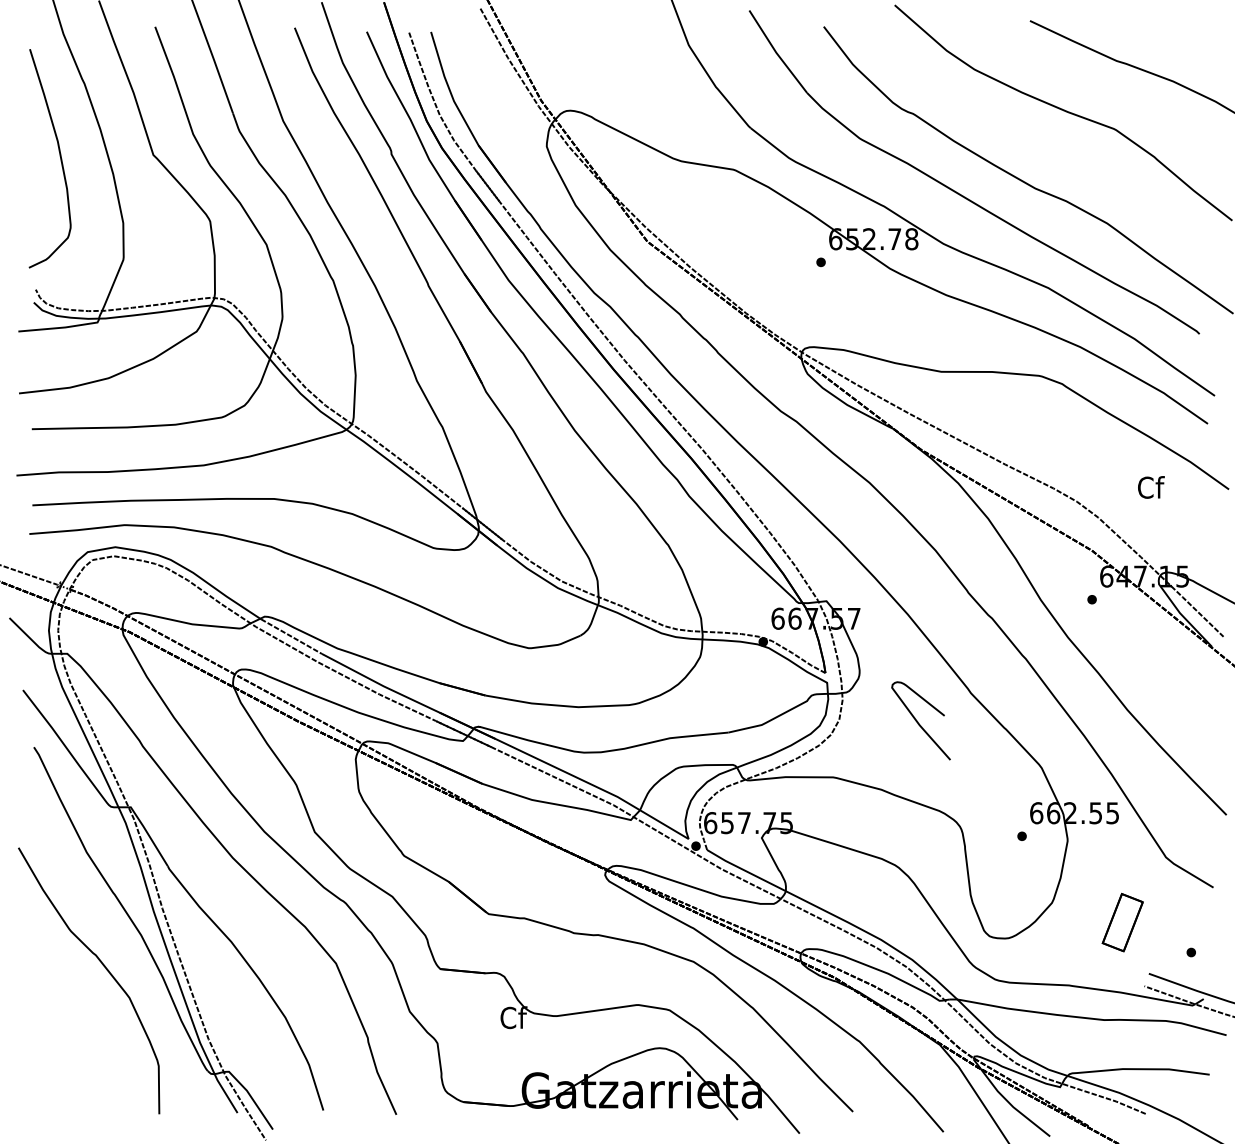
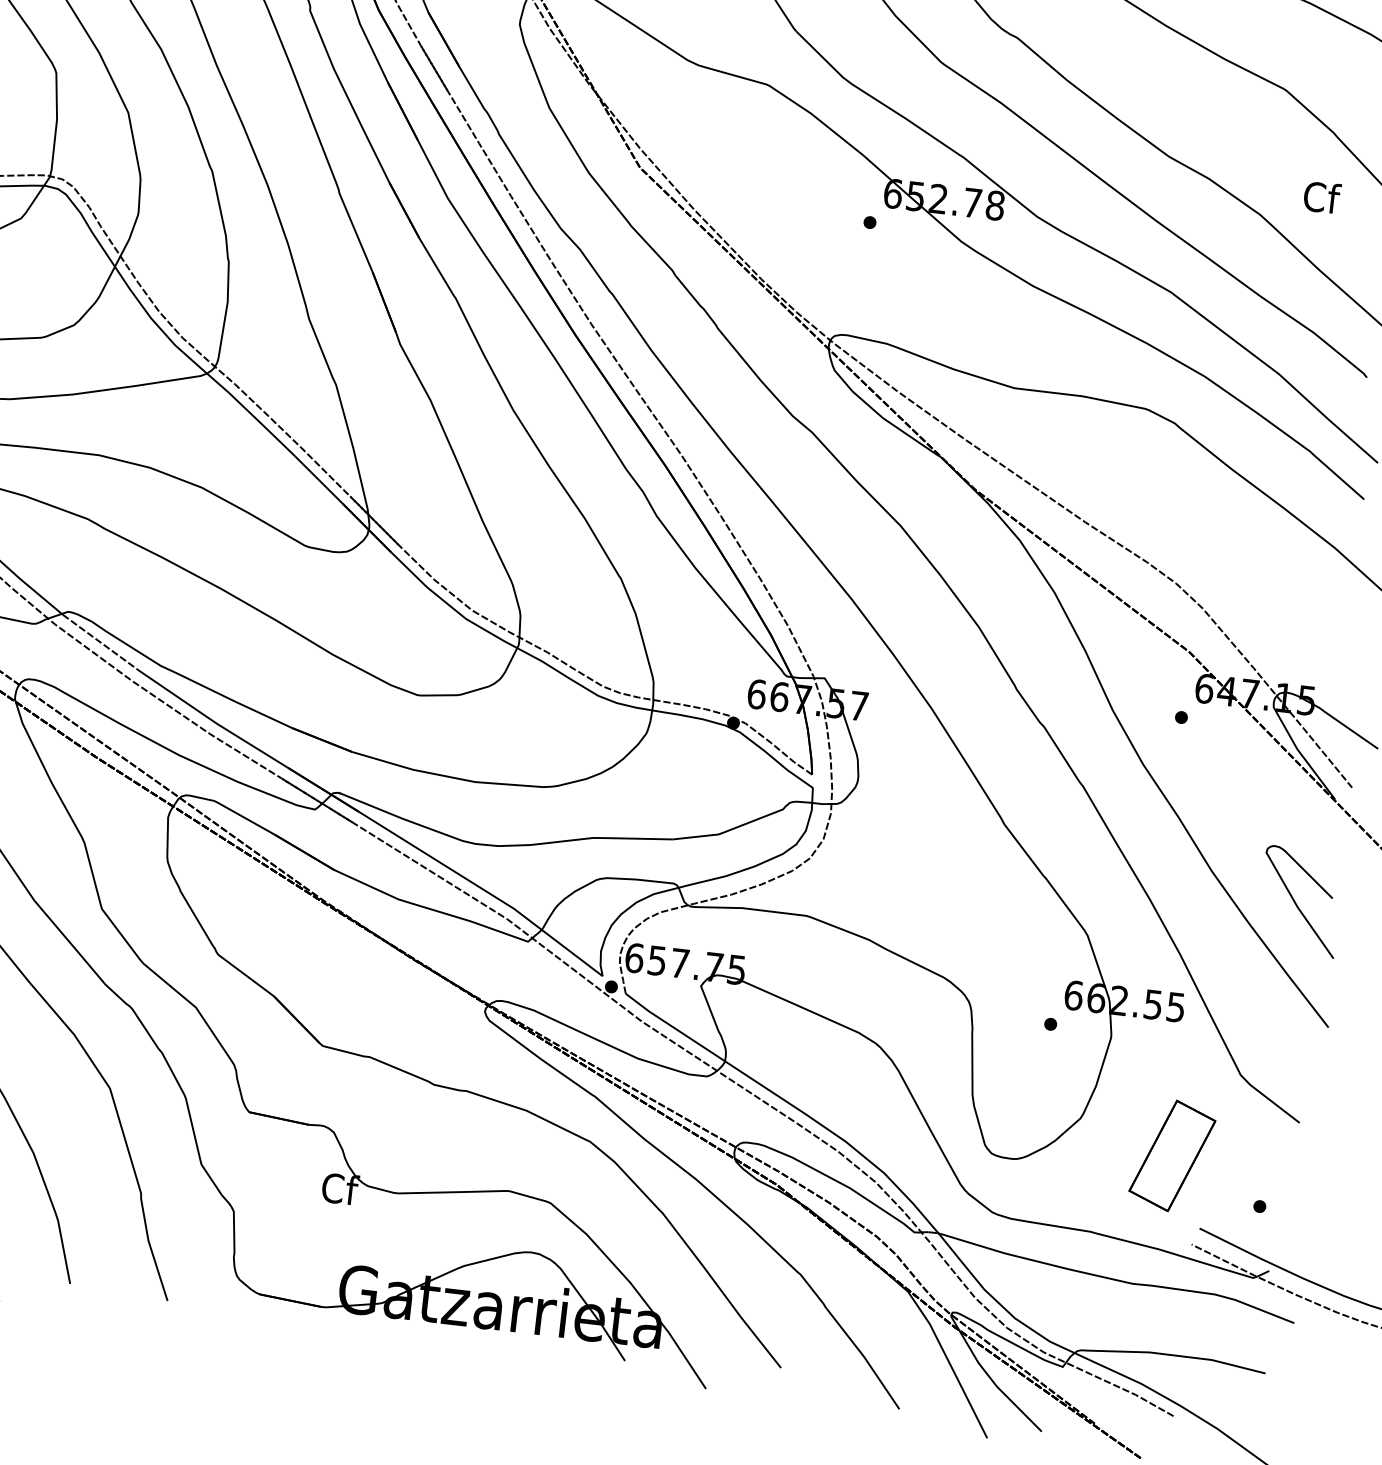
text: (1151, 487) -> (1322, 197), moved
curve: (918, 721) -> (1296, 902), moved
part: (1122, 922) -> (1172, 1155), size x1.43

